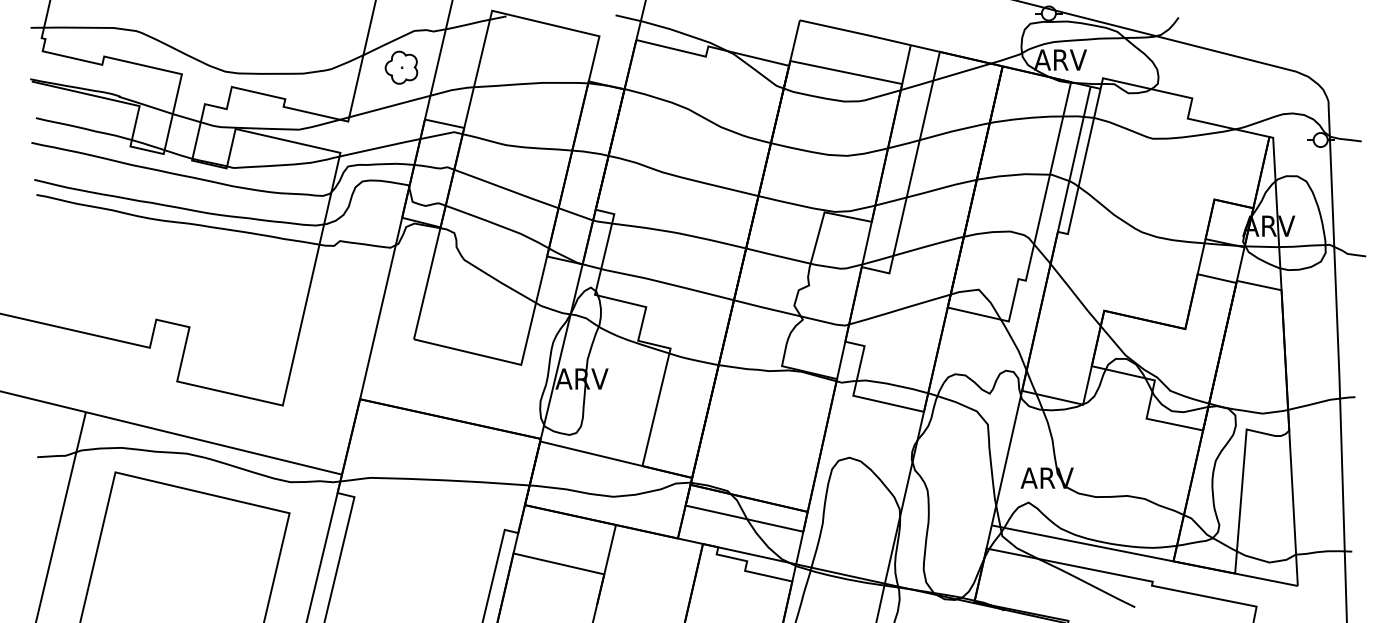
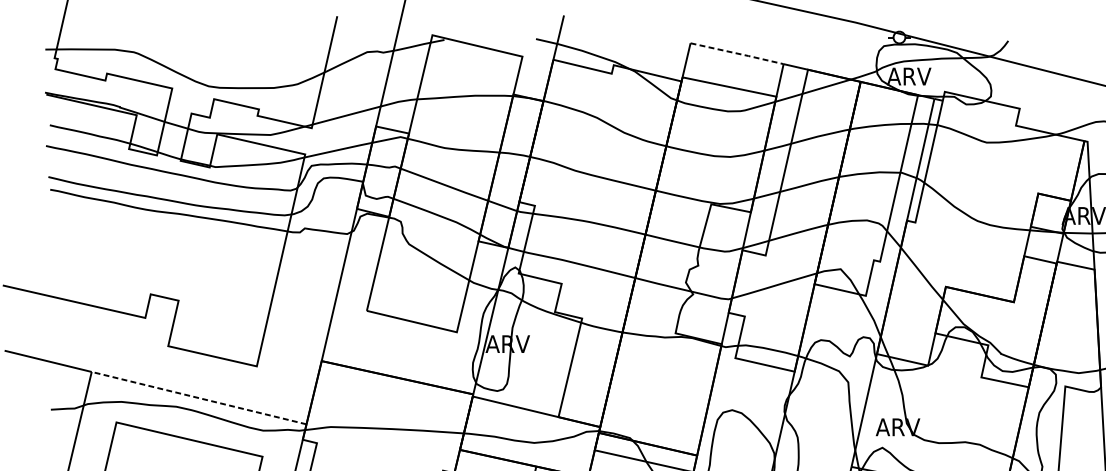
line: (856, 32) -> (738, 53), solid -> dashed
part: (401, 67) -> (356, 82), removed
line: (213, 443) -> (198, 398), solid -> dashed

